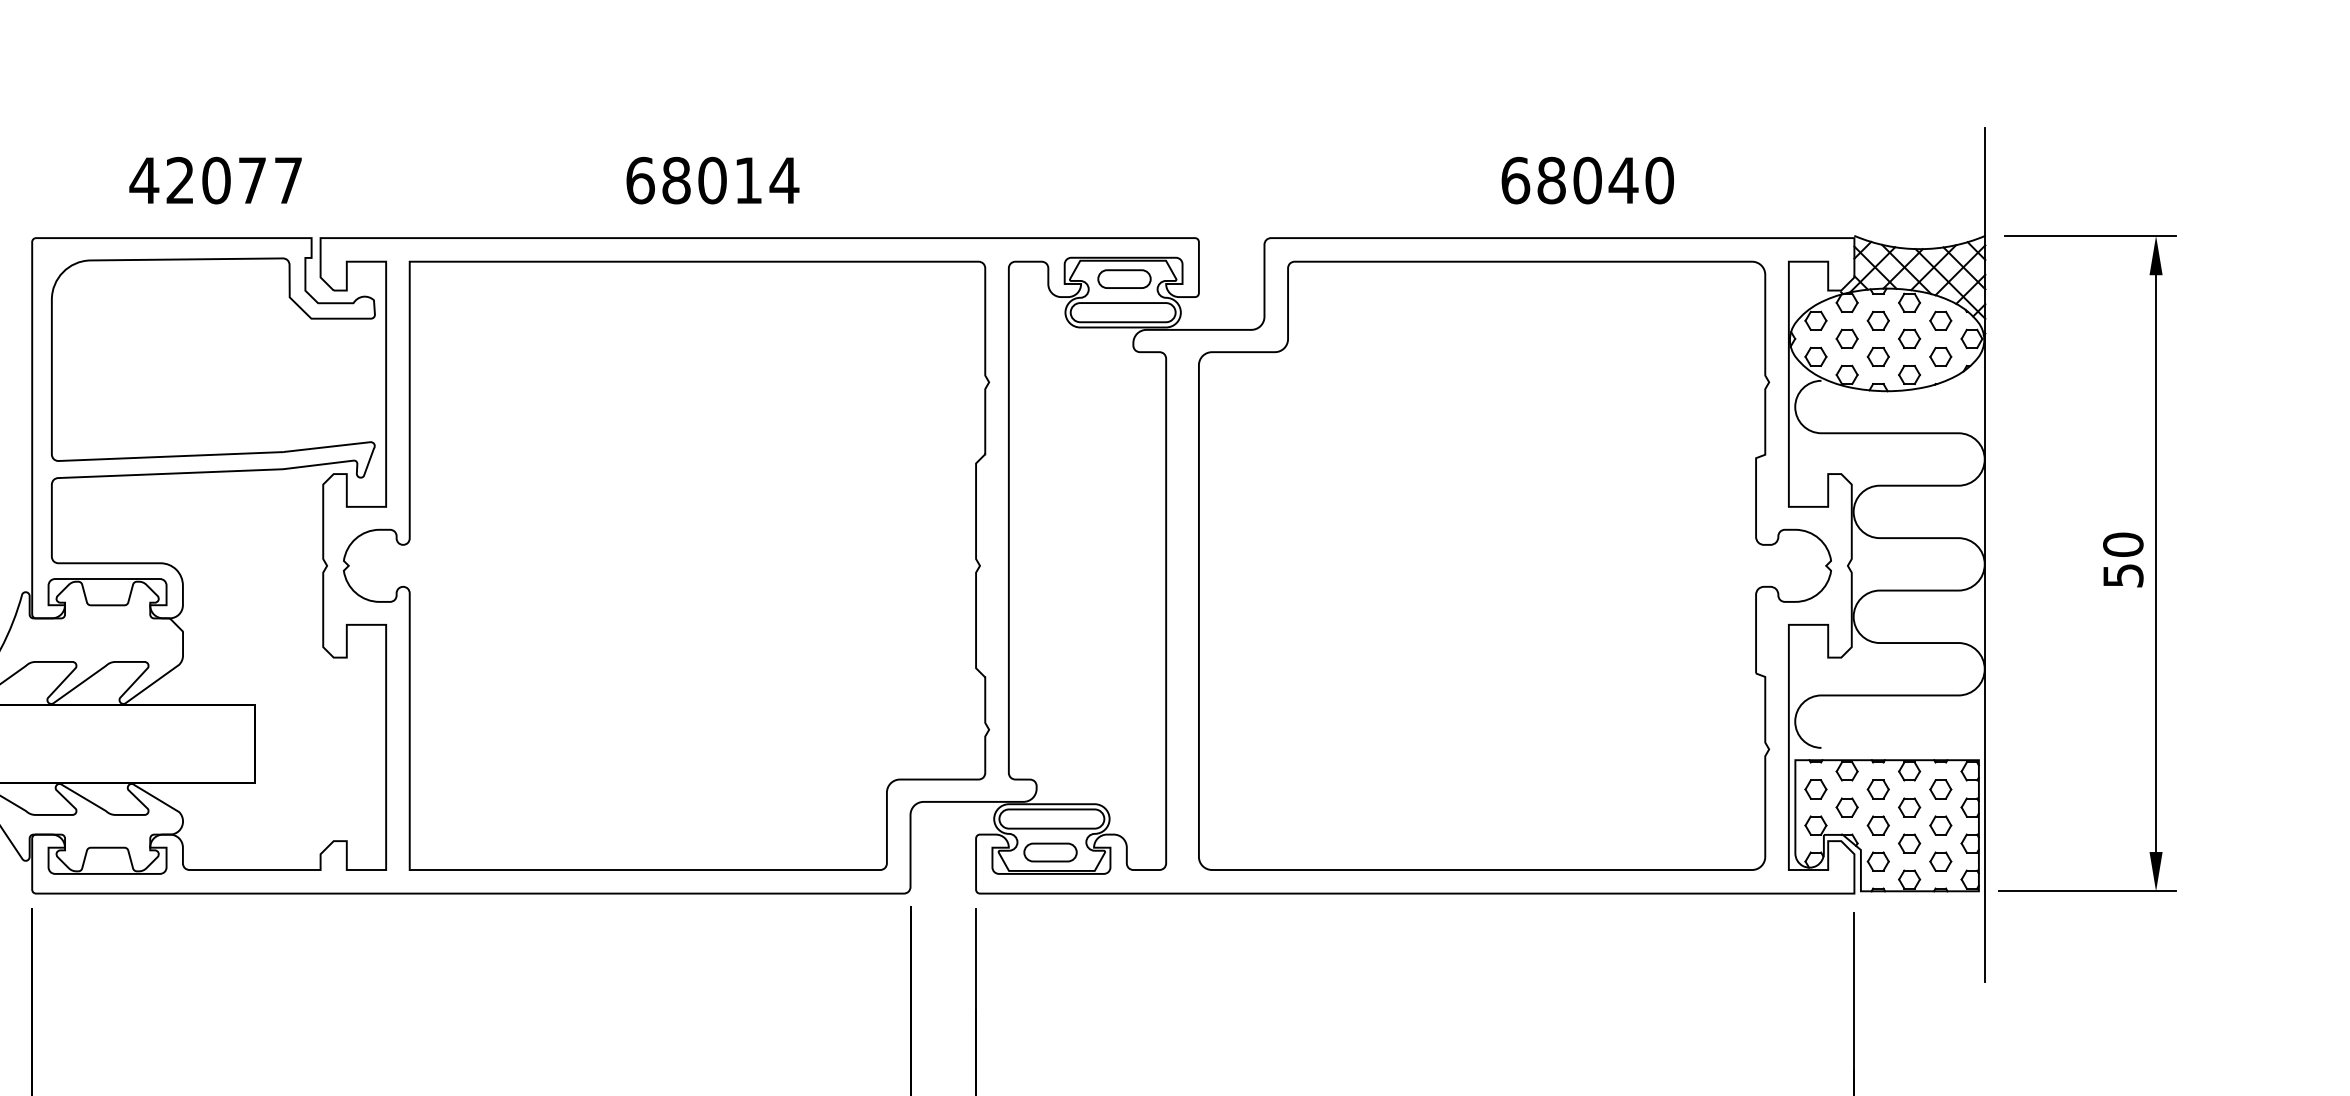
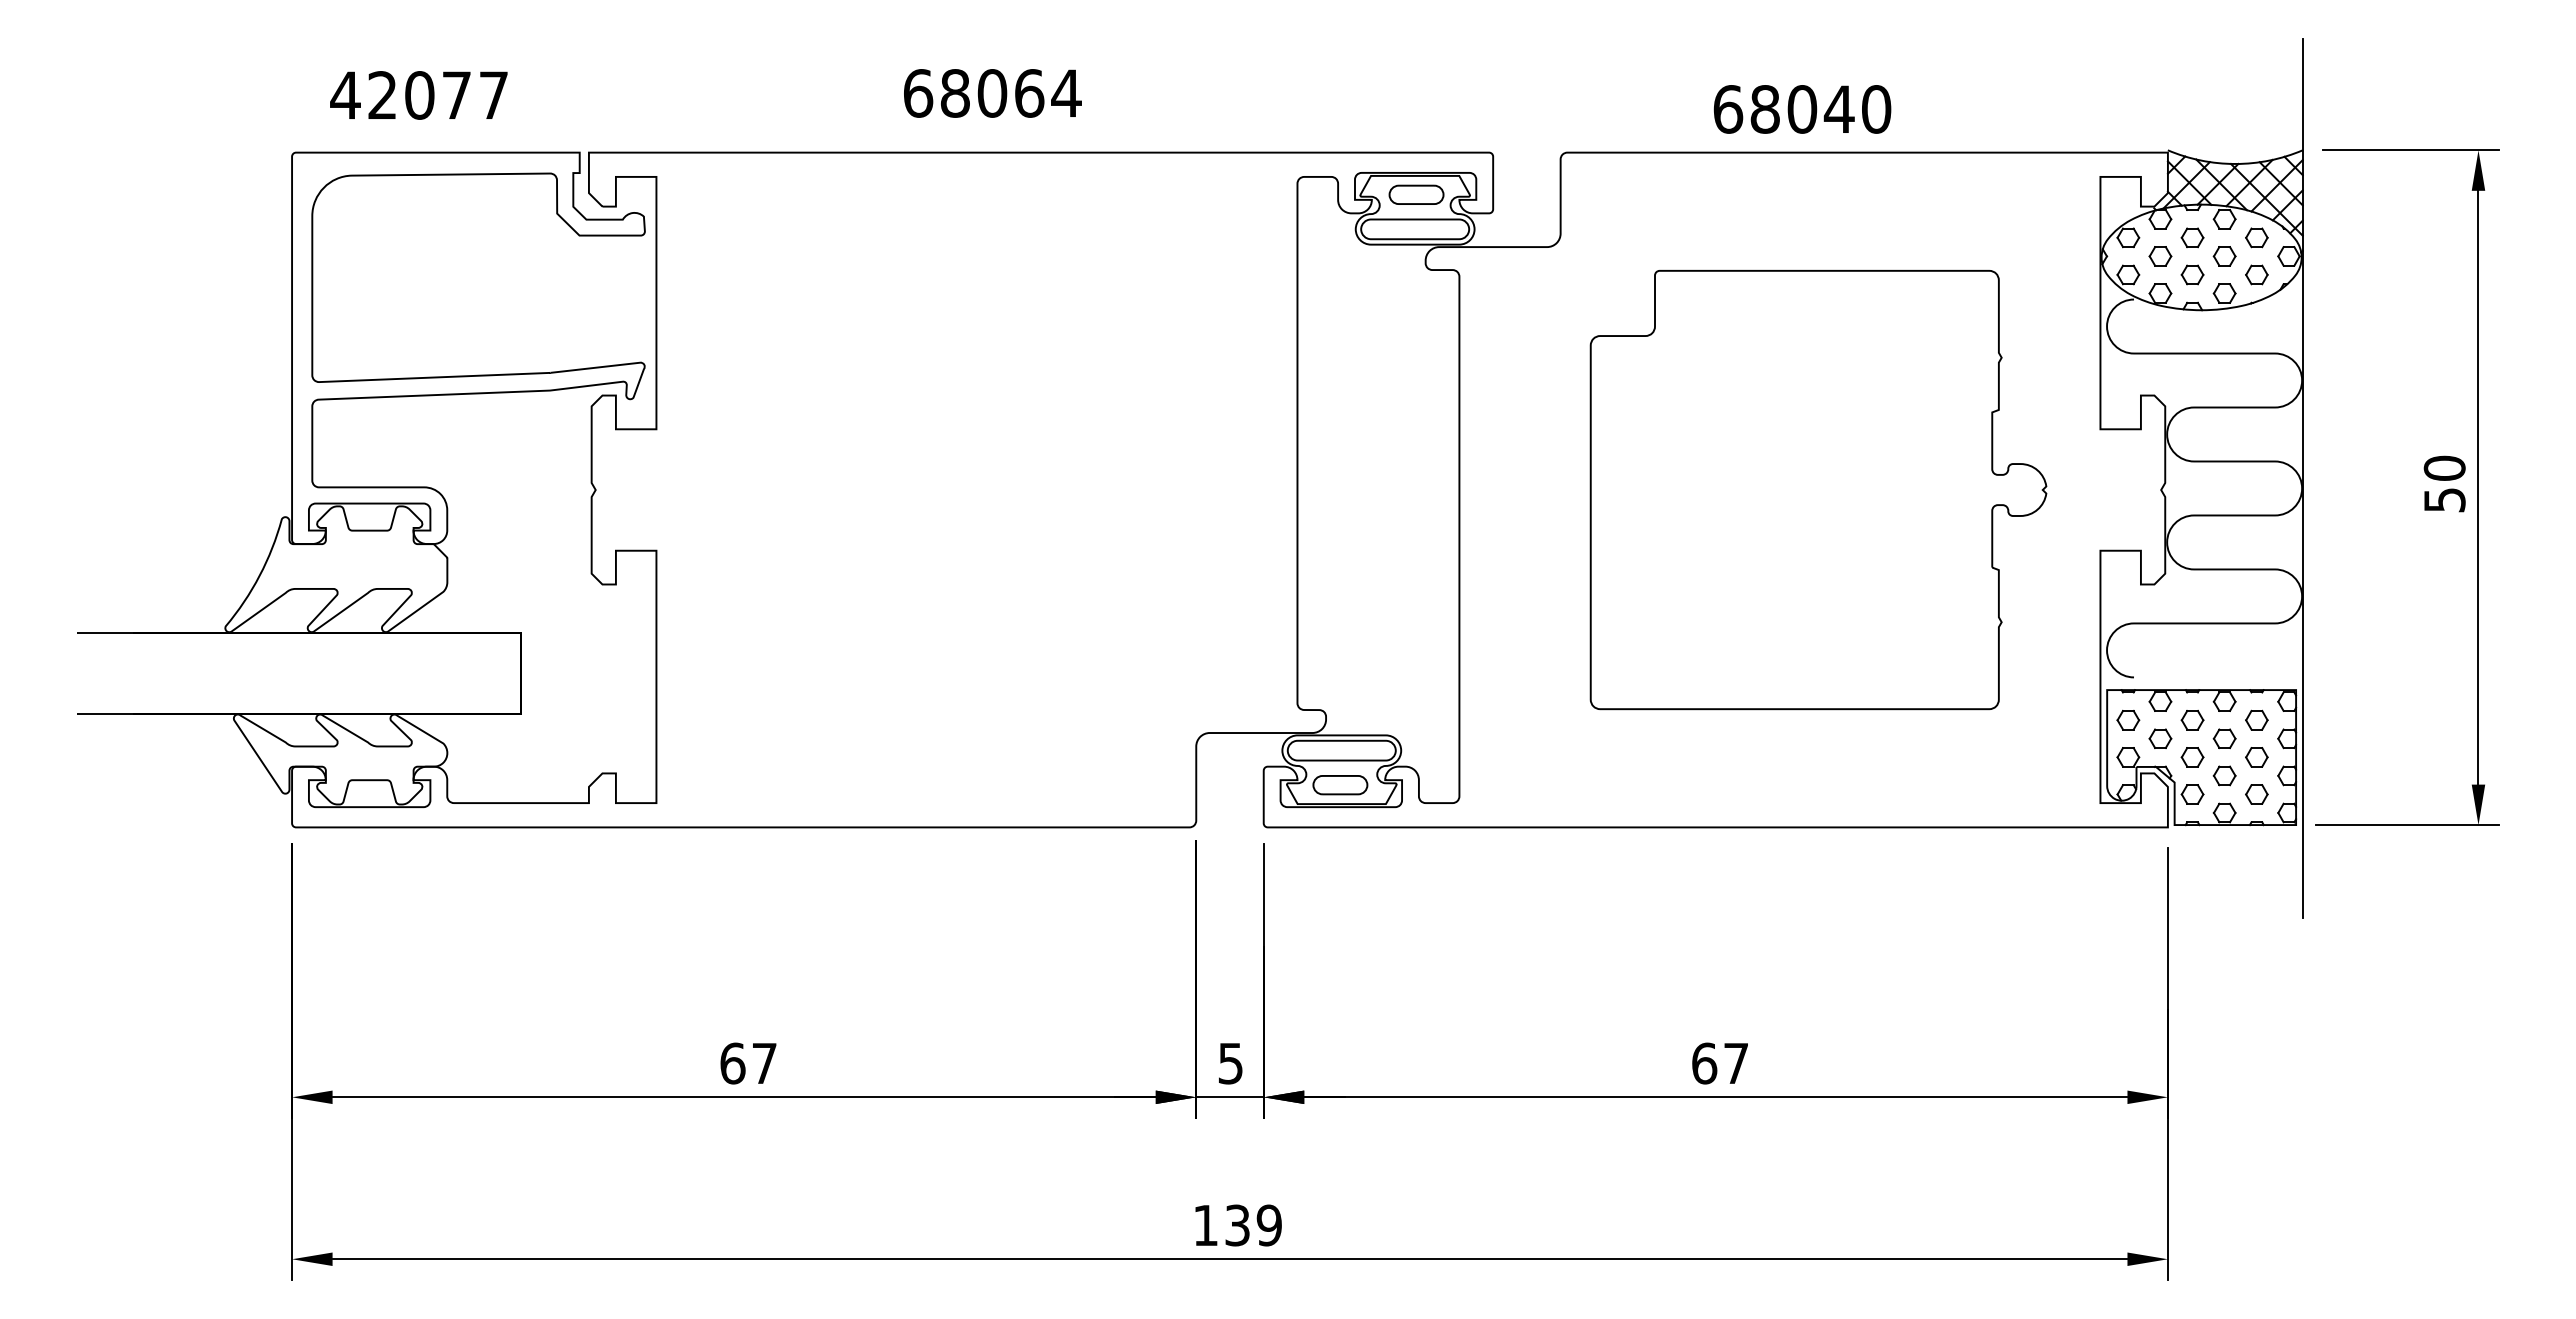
text: (215, 180) -> (418, 95), moved
text: (748, 180) -> (1029, 93), 68014 -> 68064
text: (1587, 180) -> (1802, 109), moved
part: (666, 565) -> (945, 489), removed
part: (1514, 565) -> (1818, 489), size x0.7

